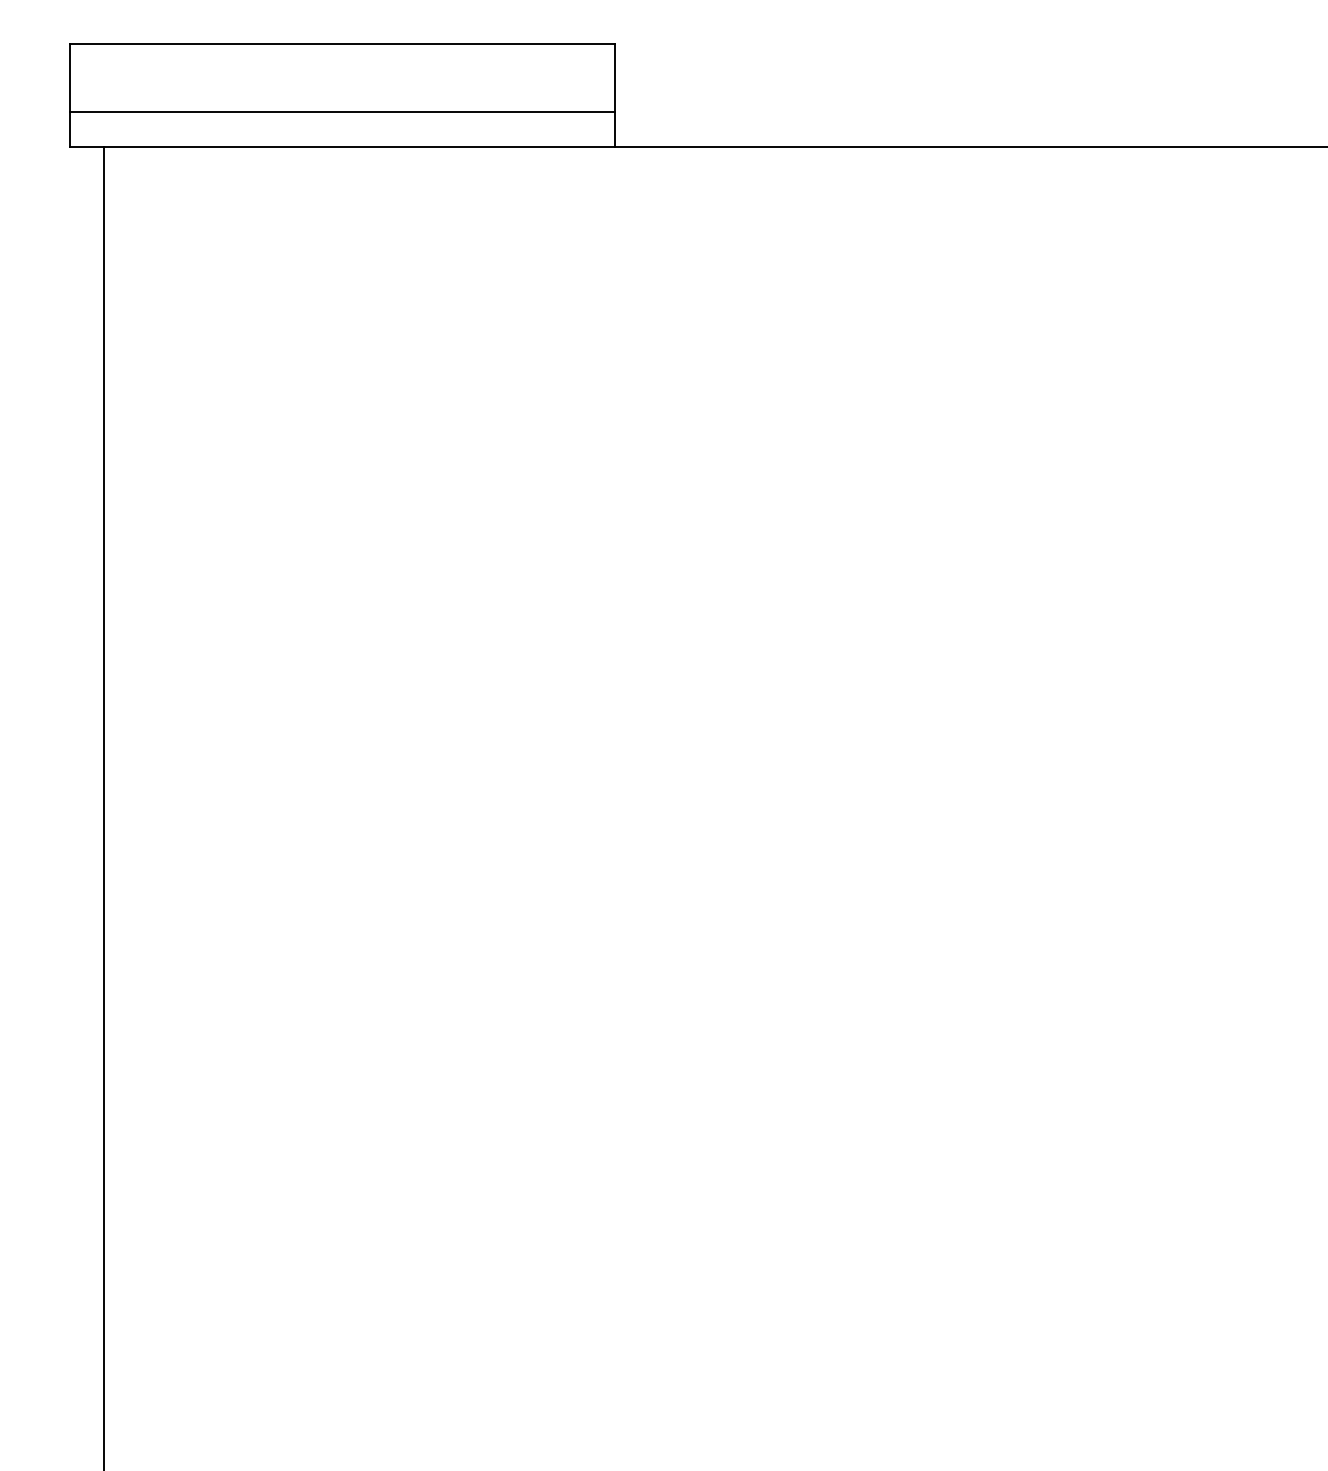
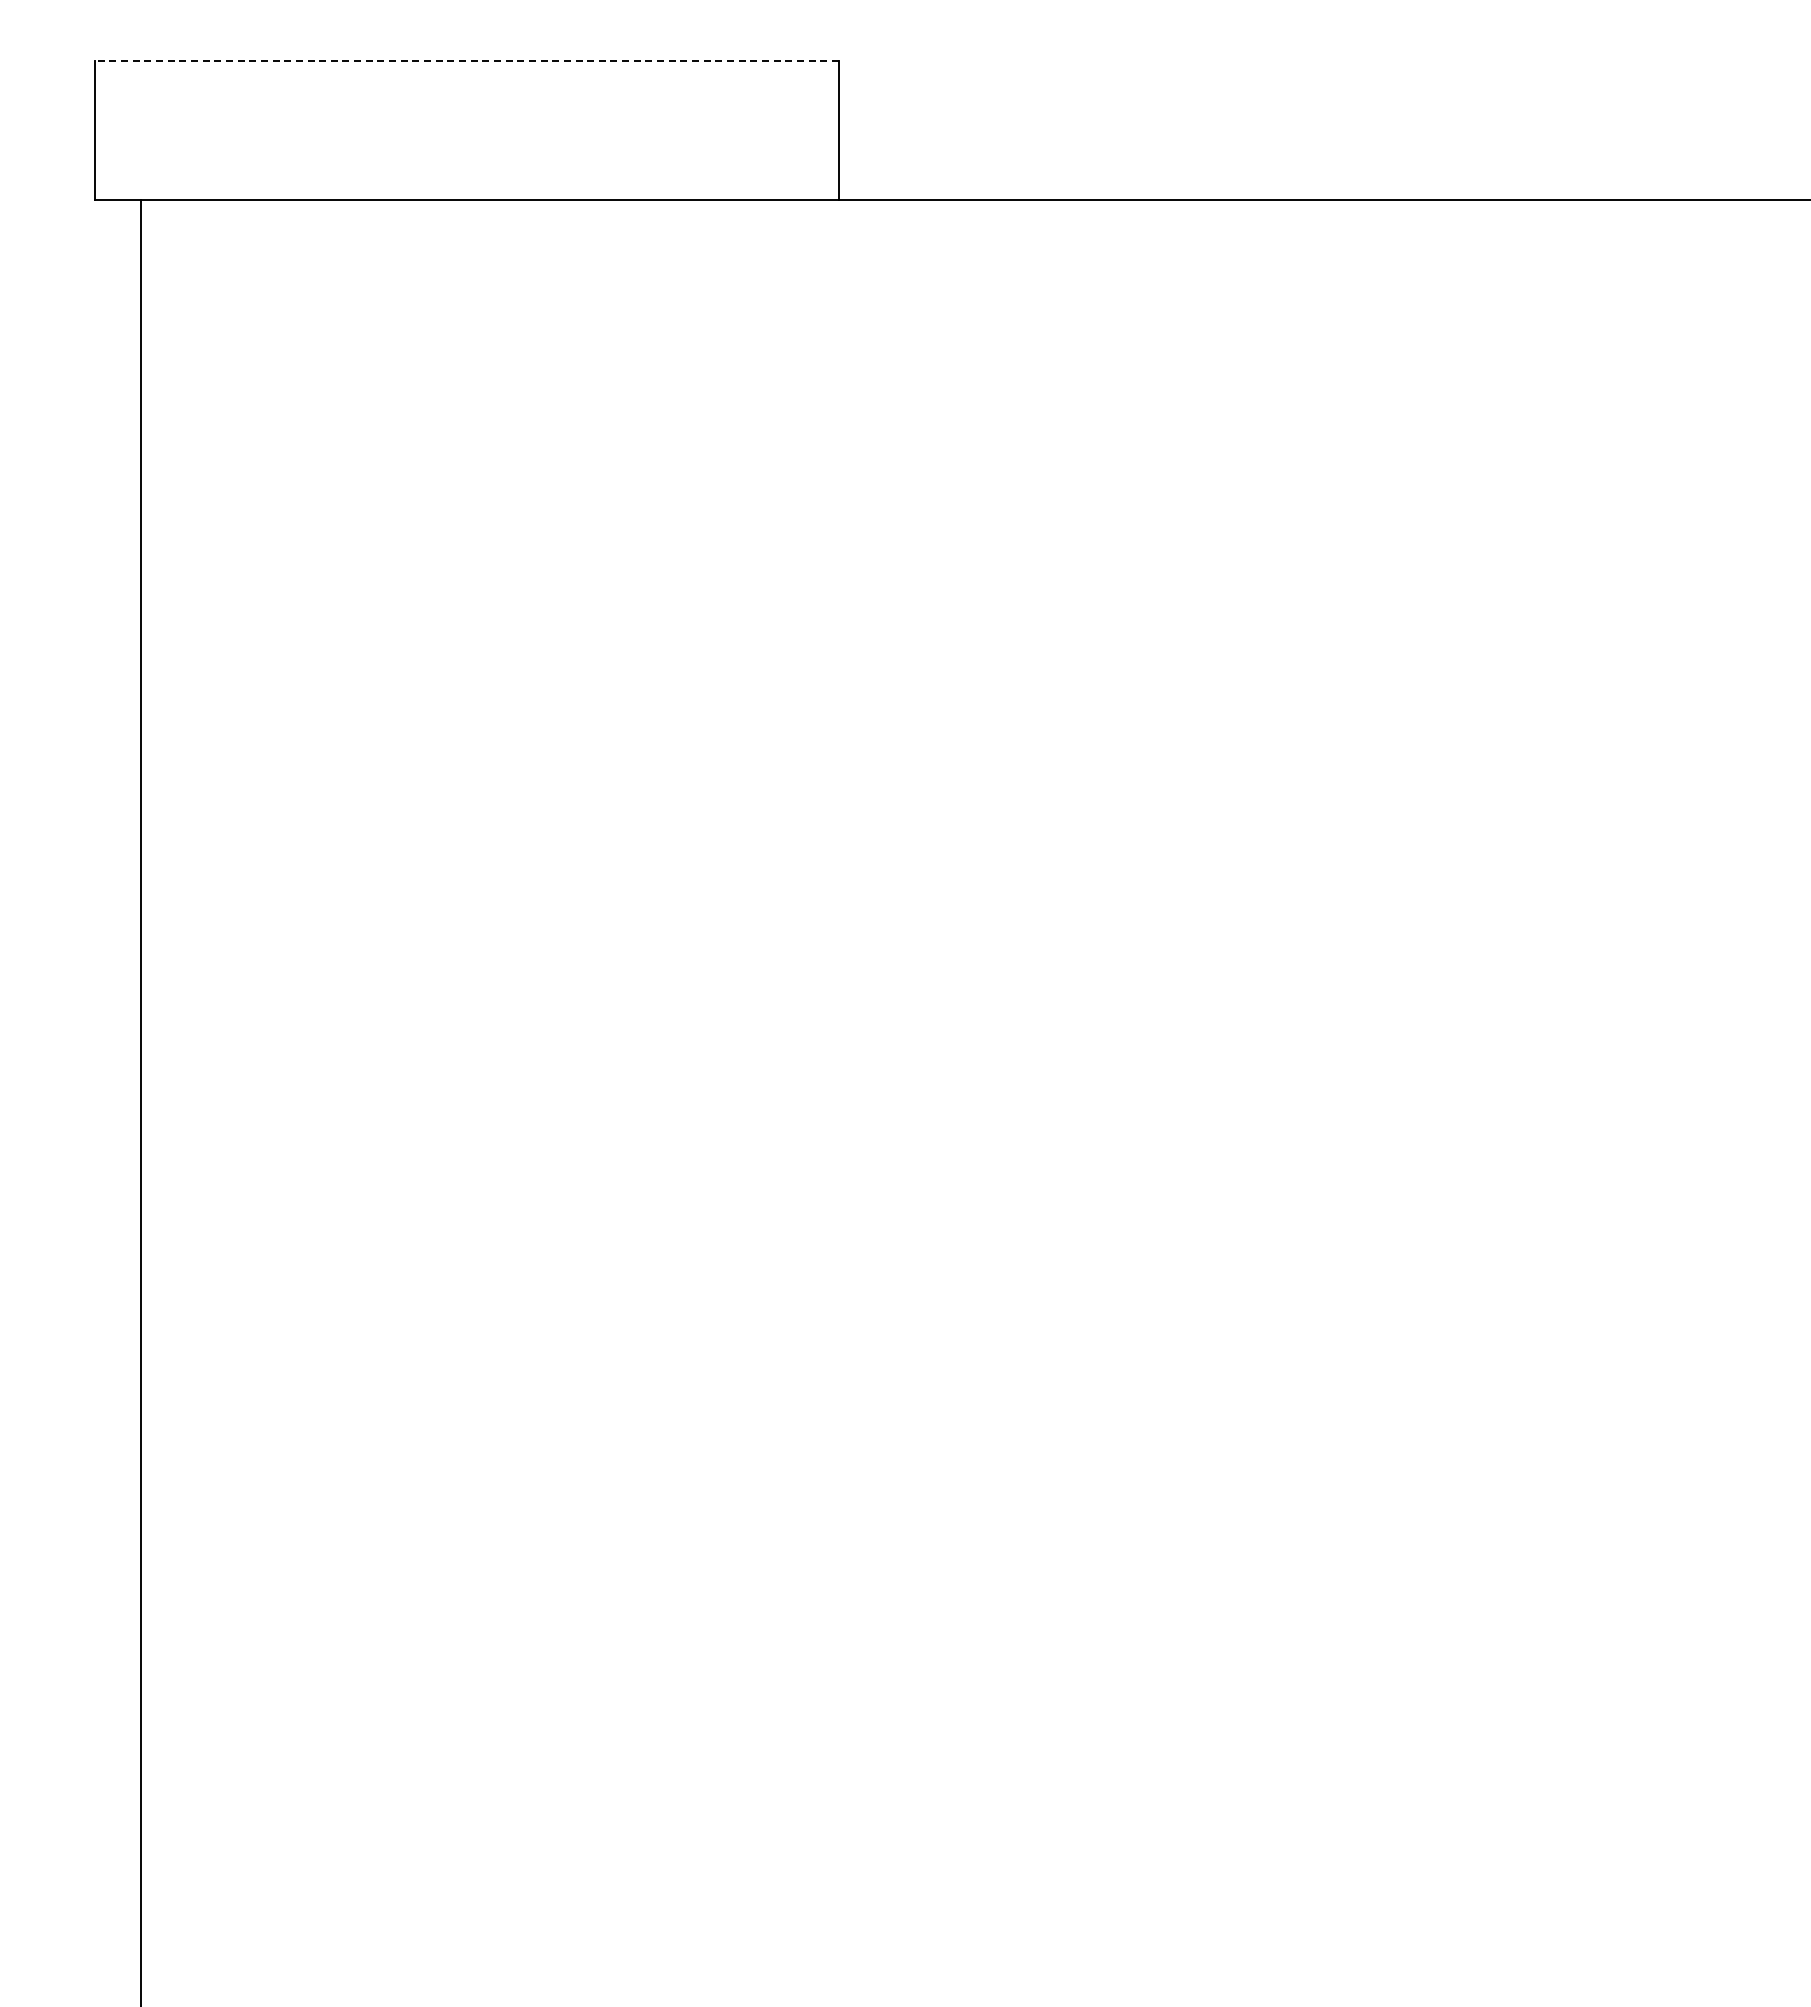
line: (342, 44) -> (466, 60), solid -> dashed
line: (342, 112) -> (466, 153), removed

